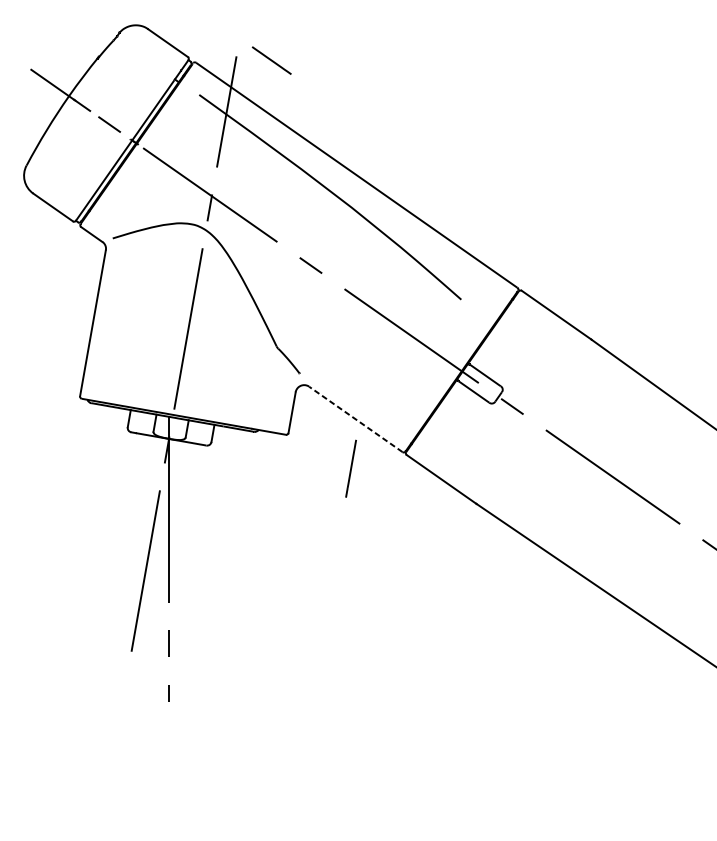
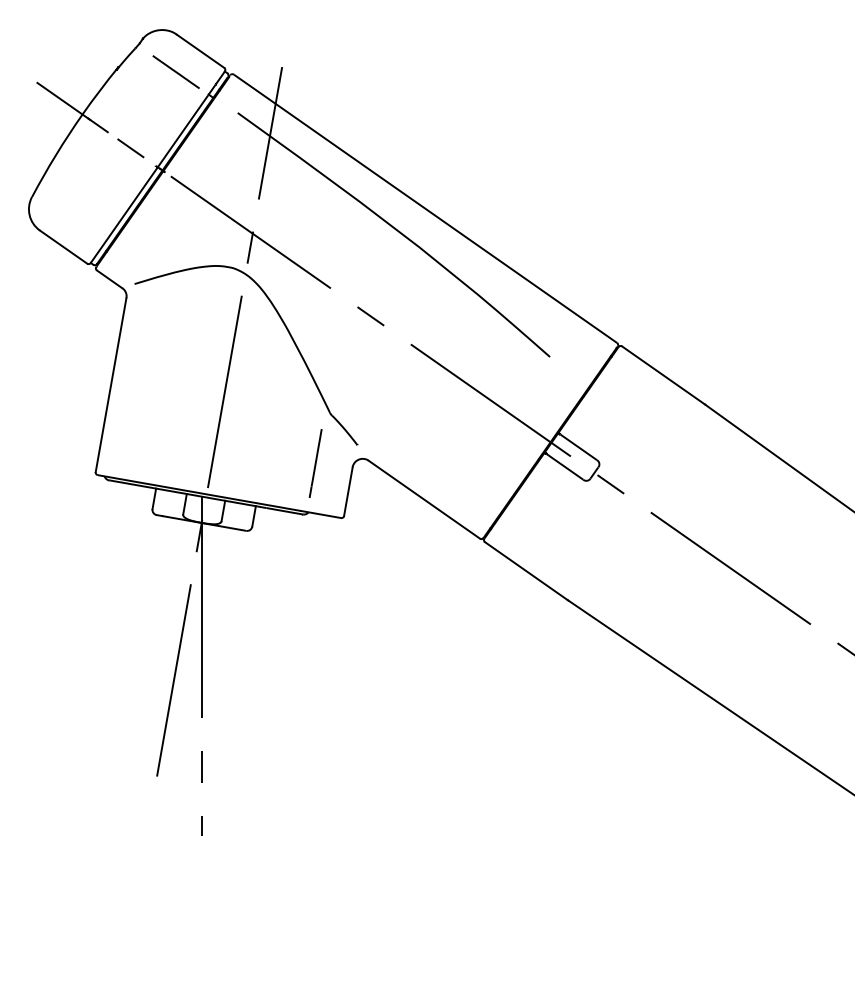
line: (271, 60) -> (175, 71), moved
line: (355, 419) -> (424, 499), dashed -> solid
line: (350, 468) -> (315, 463), moved

